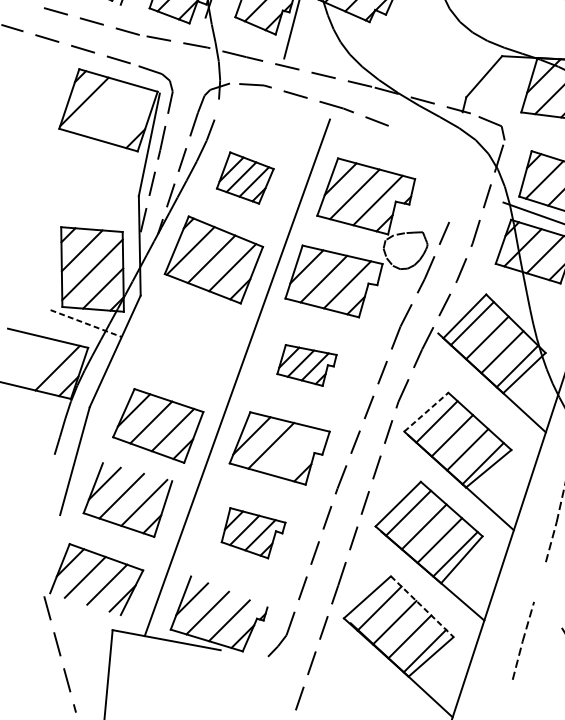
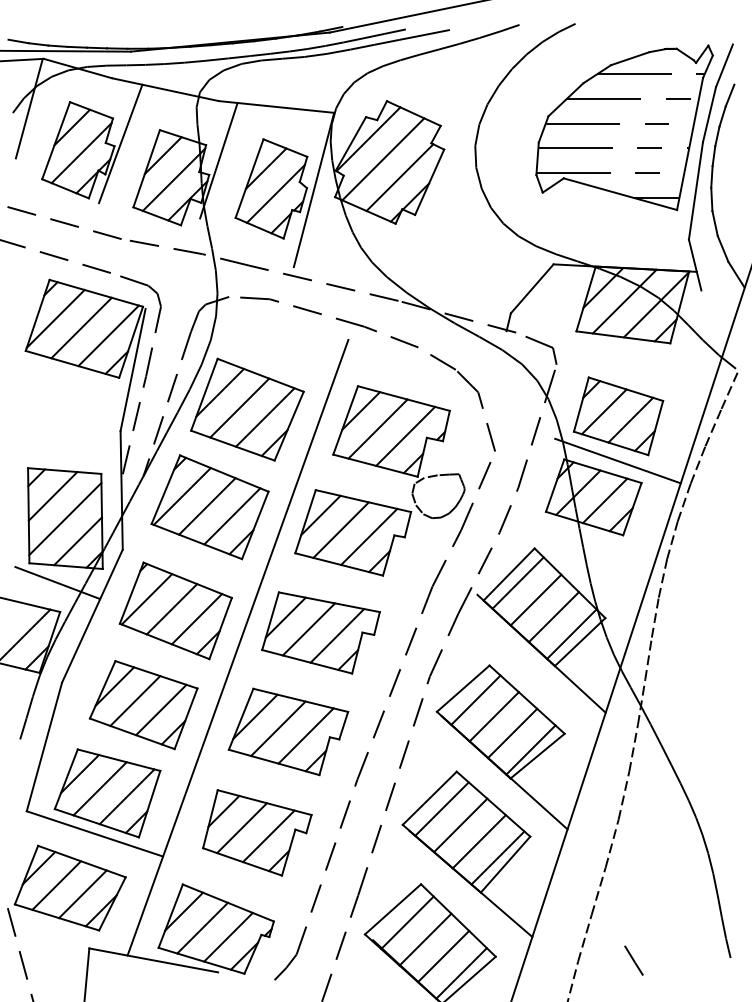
line: (106, 109) -> (81, 327), added
line: (216, 109) -> (213, 327), added
line: (128, 115) -> (108, 335), added
part: (439, 167) -> (478, 397), added
part: (245, 177) -> (247, 409), size x1.67
line: (86, 323) -> (58, 583), dashed -> solid
part: (184, 346) -> (175, 610), added
part: (306, 365) -> (320, 632), size x1.67
line: (426, 412) -> (463, 688), dashed -> solid
line: (294, 451) -> (305, 735), added
line: (137, 471) -> (118, 759), added
part: (253, 532) -> (257, 832), size x1.43
line: (116, 533) -> (94, 833), added
line: (539, 581) -> (598, 890), added
line: (228, 591) -> (227, 902), added
line: (85, 604) -> (56, 917), added
line: (422, 606) -> (458, 920), dashed -> solid

